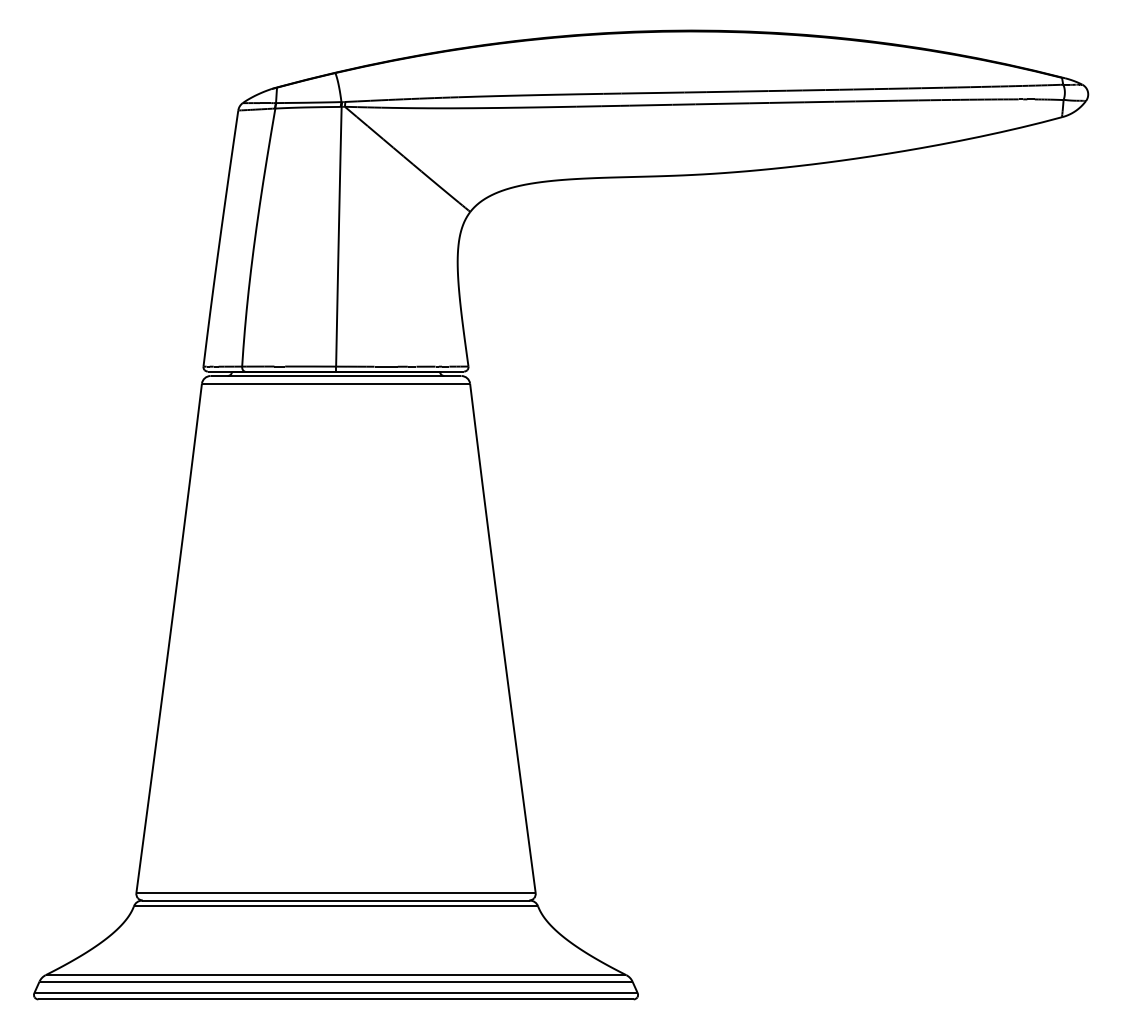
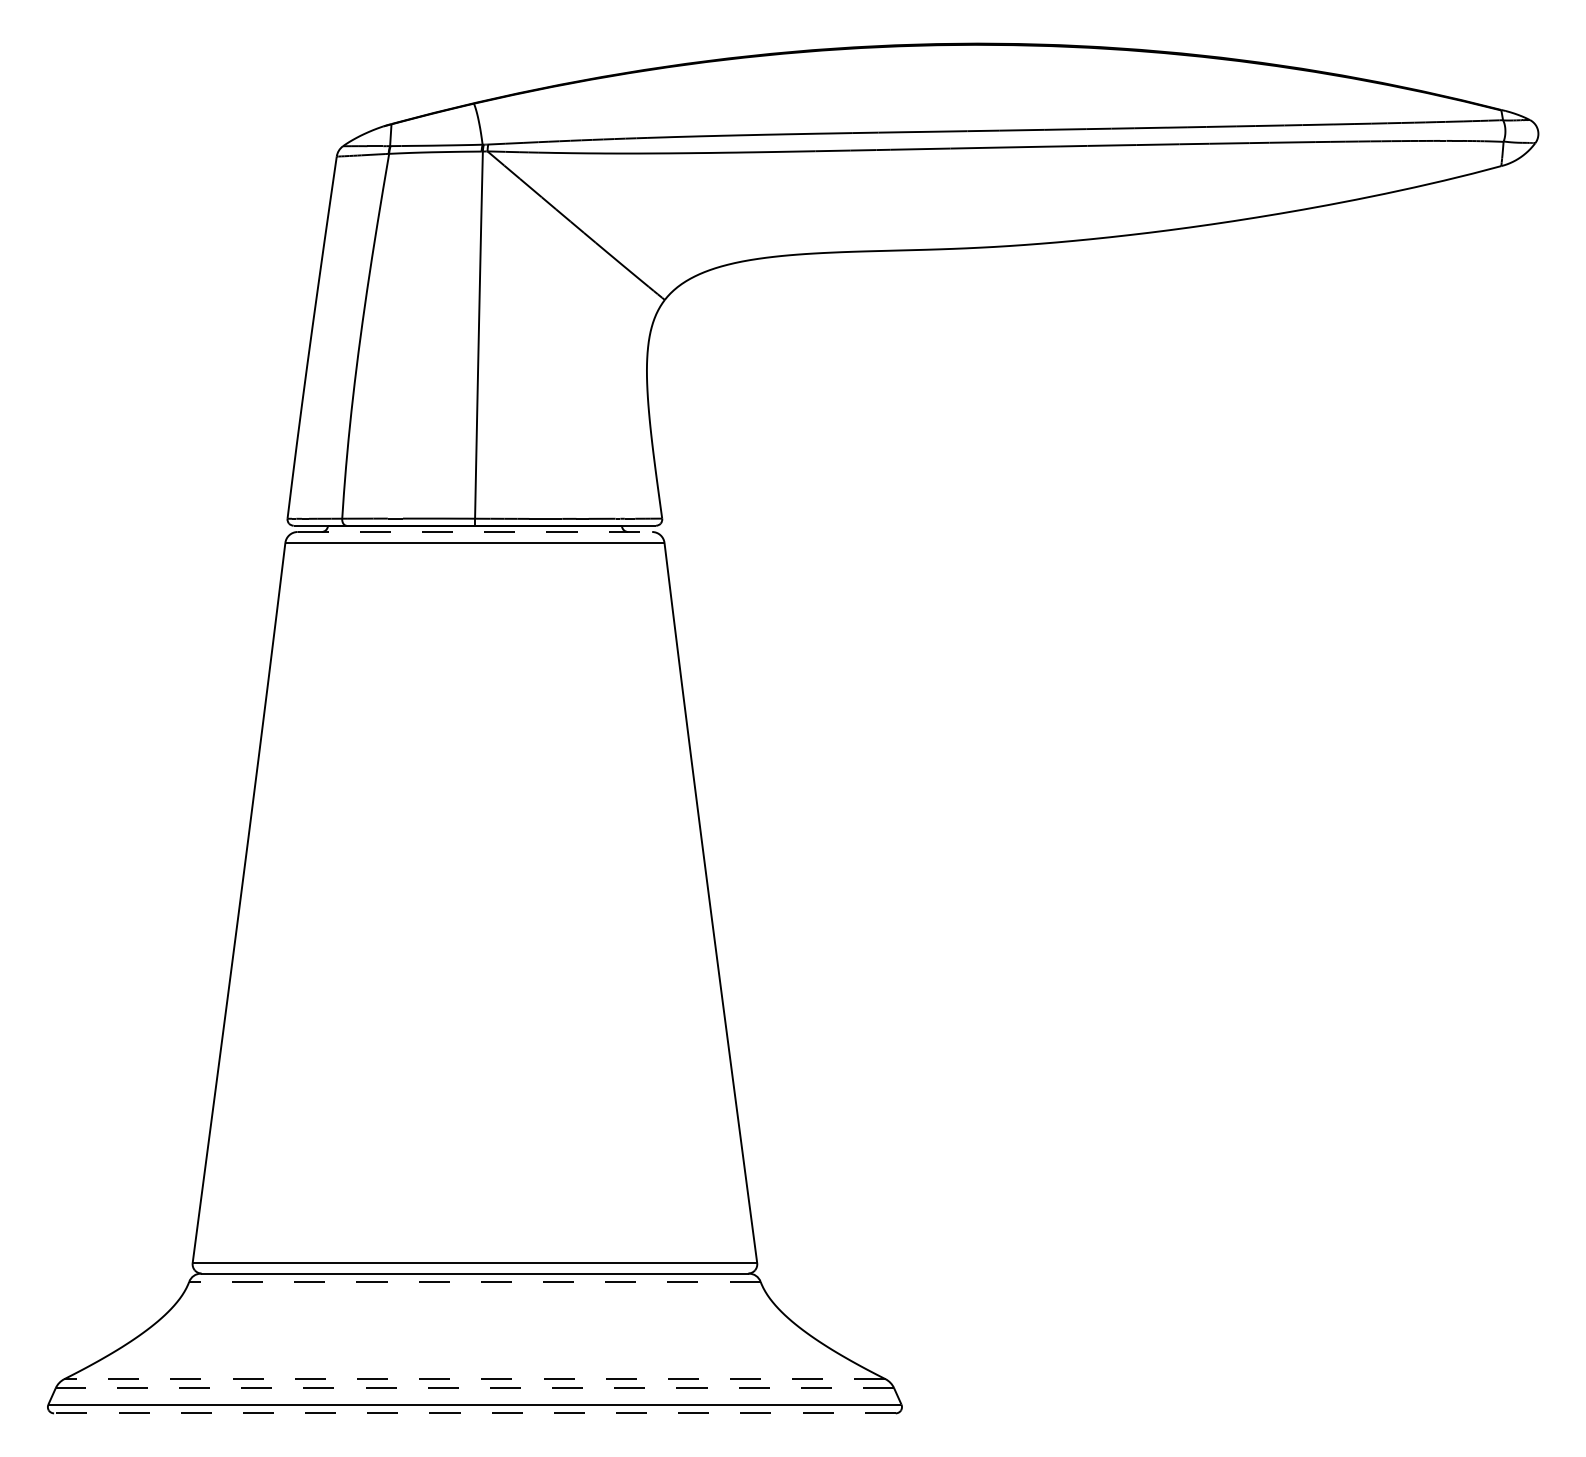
line: (336, 376) -> (475, 532), solid -> dashed
line: (335, 906) -> (474, 1281), solid -> dashed
line: (335, 975) -> (474, 1379), solid -> dashed
line: (335, 981) -> (474, 1388), solid -> dashed
line: (335, 999) -> (474, 1413), solid -> dashed

